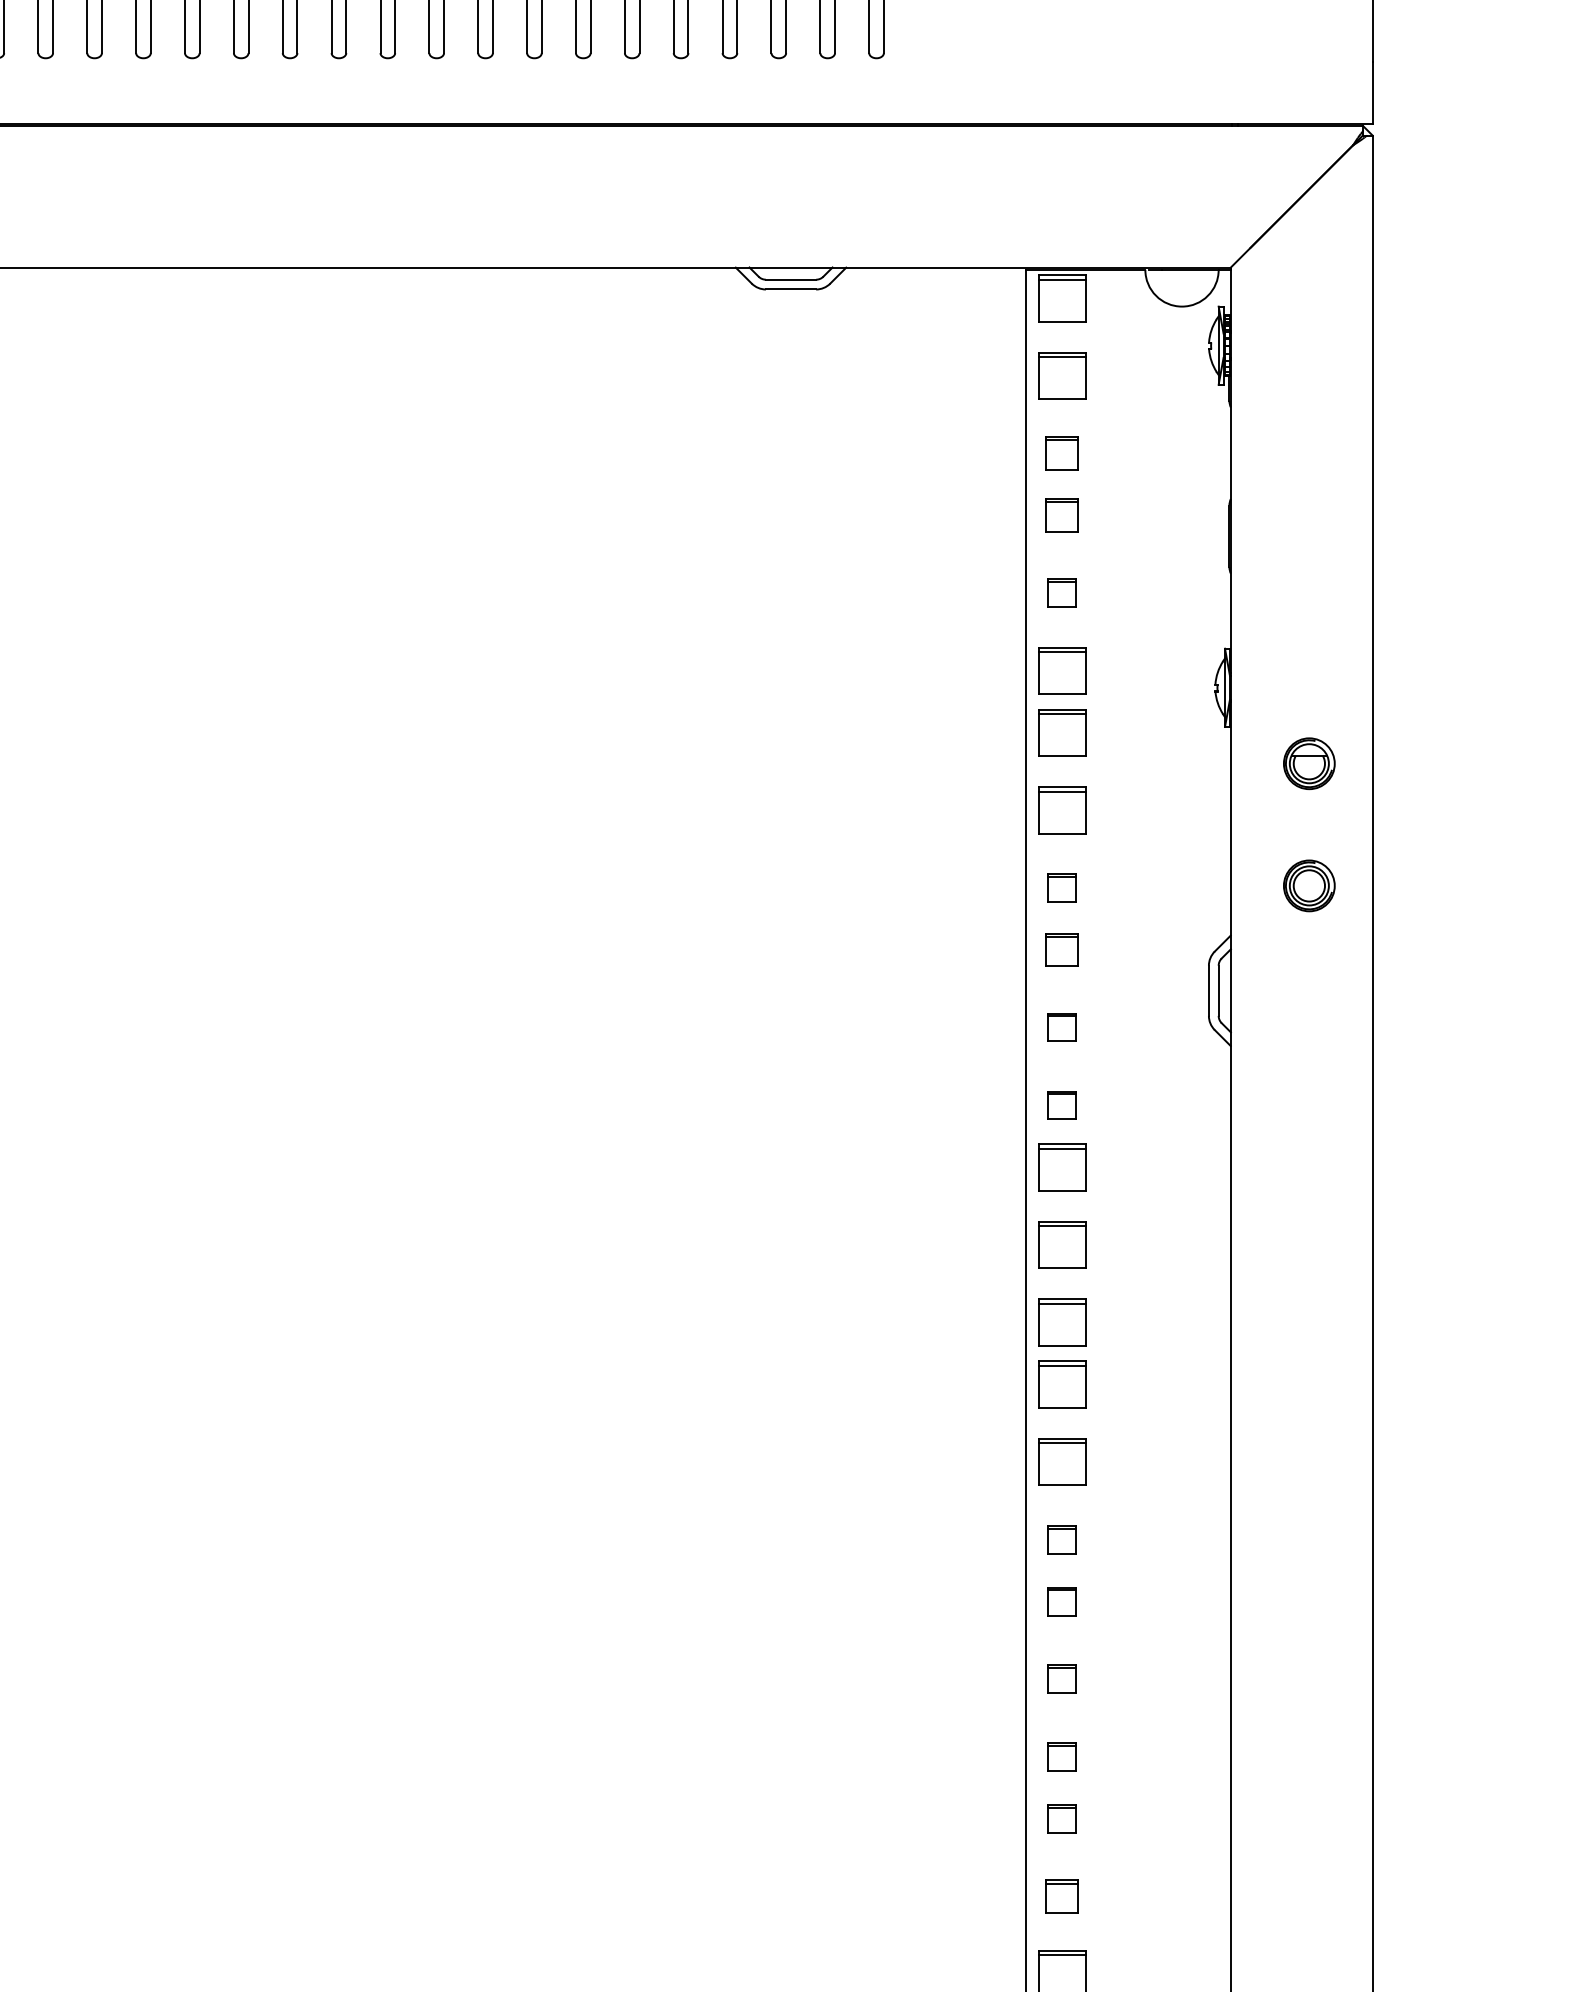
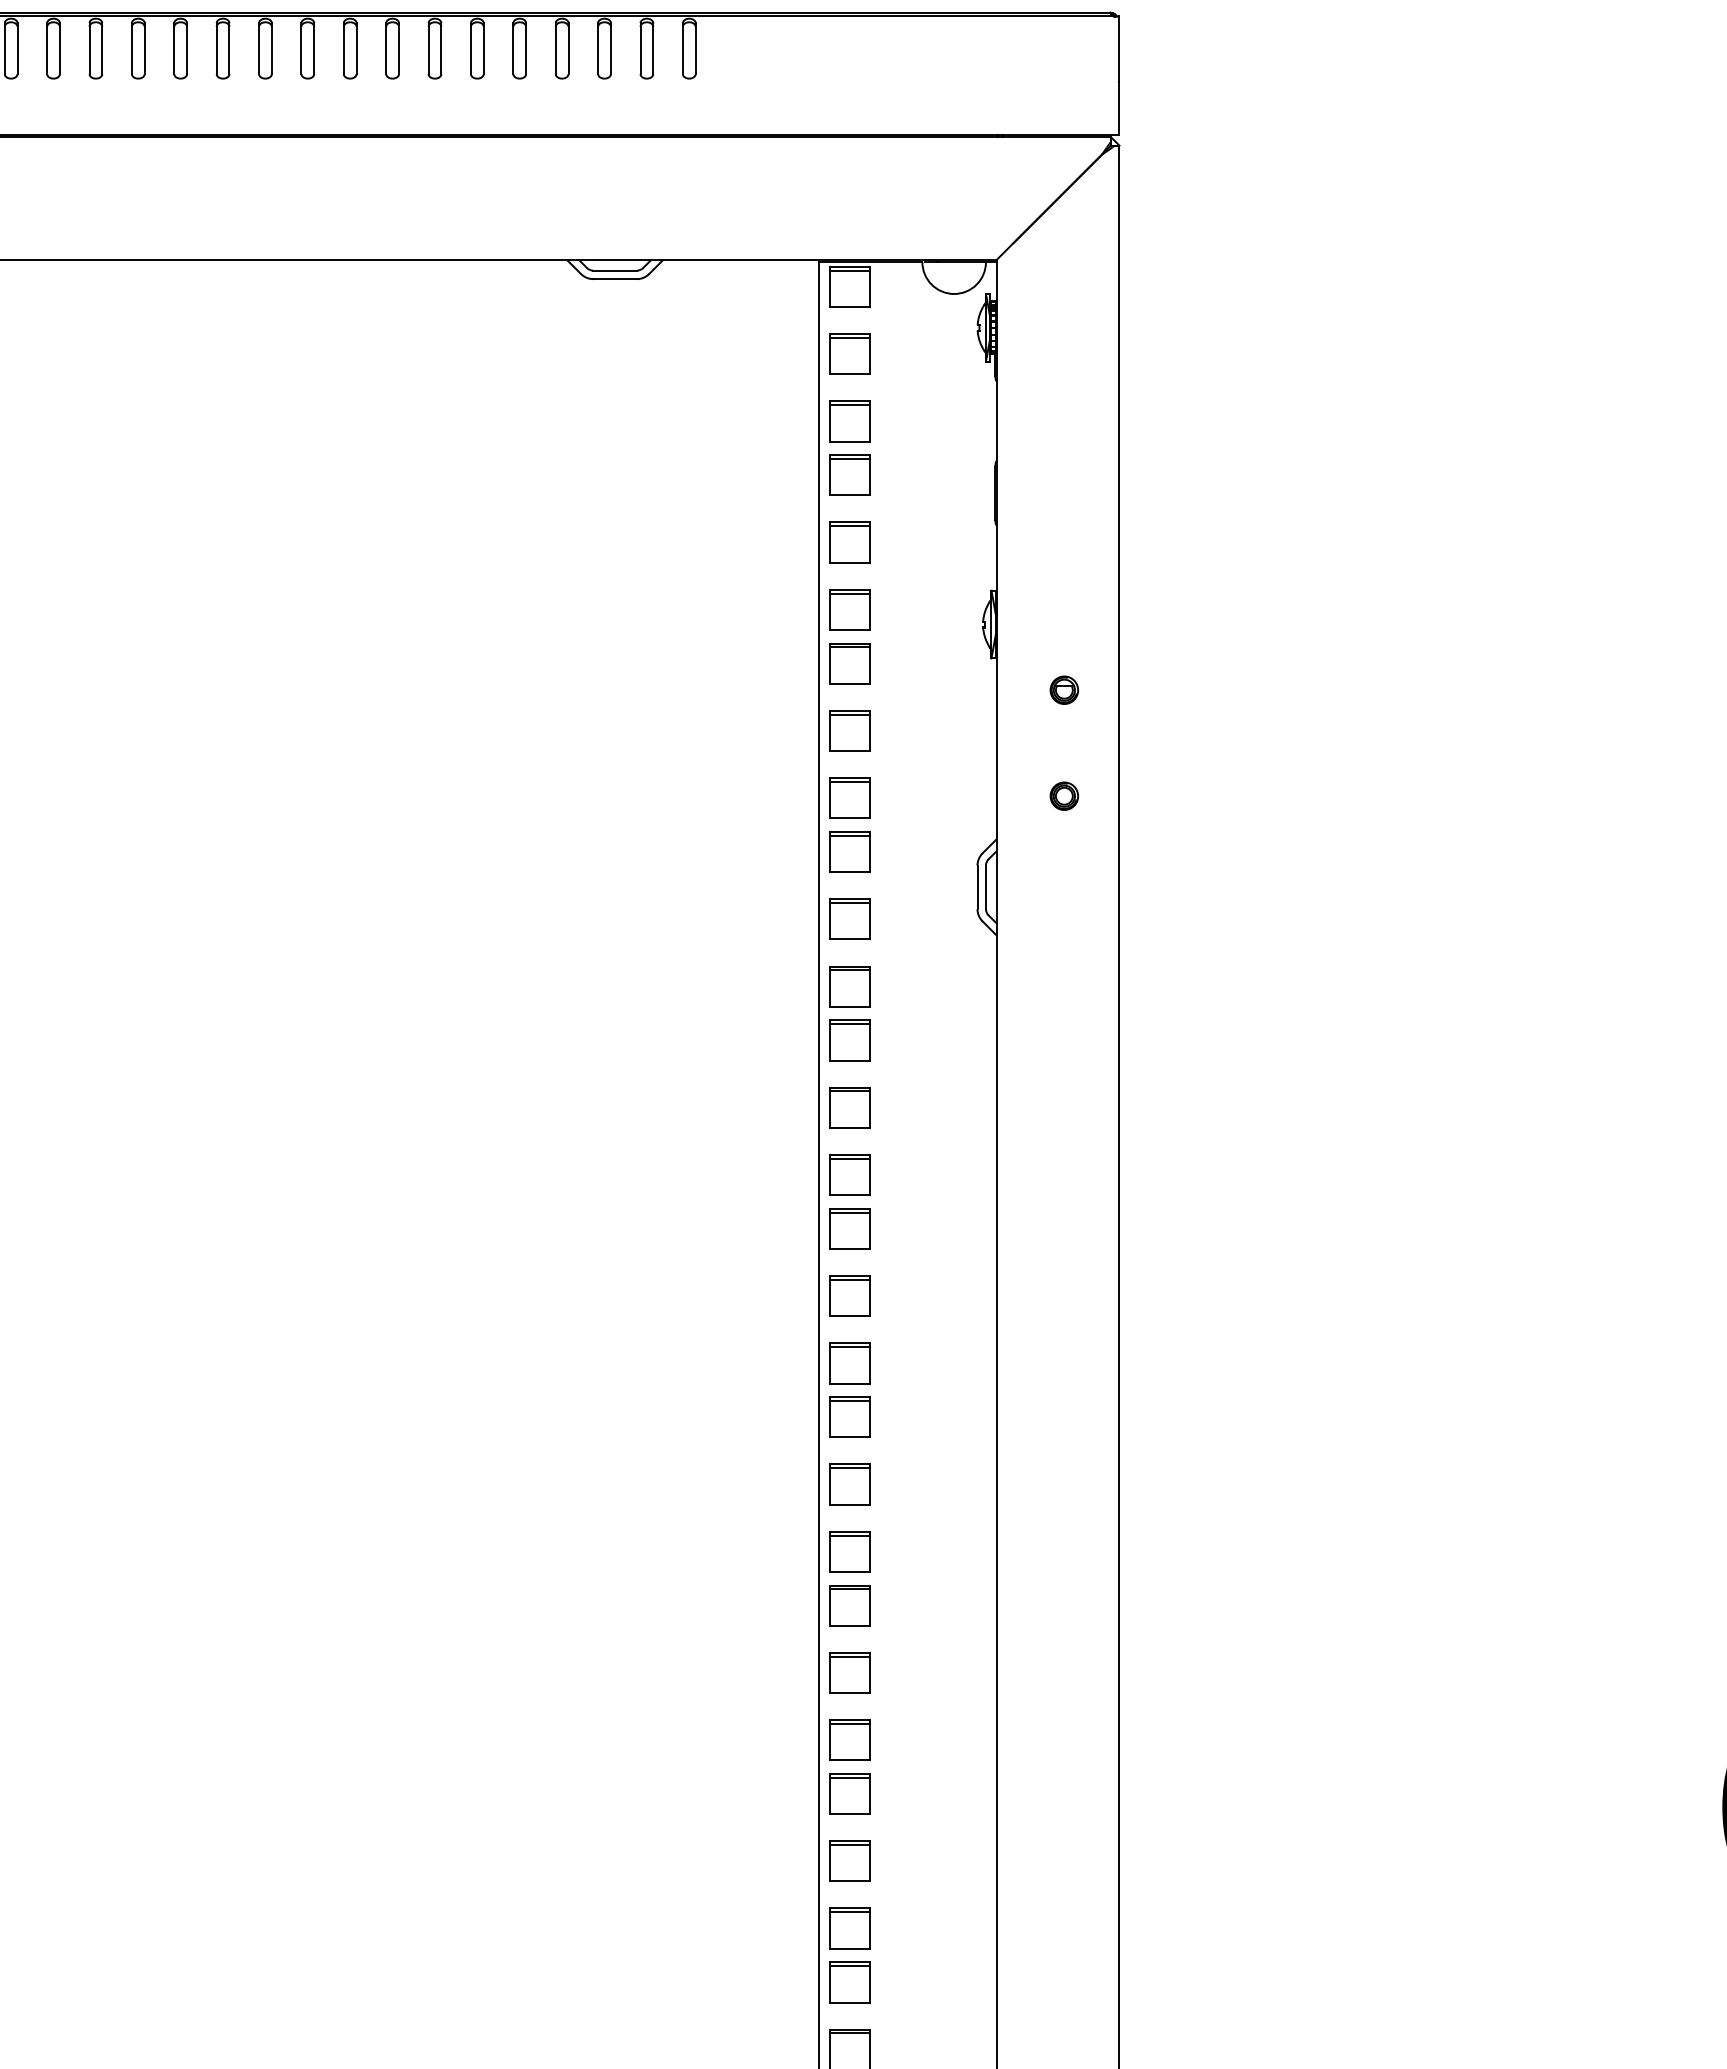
part: (1061, 453) -> (849, 421), size x1.43
part: (1061, 514) -> (849, 474), size x1.43
part: (1061, 593) -> (849, 542), size x1.67
part: (1308, 762) -> (1063, 689), size x0.62
part: (1308, 884) -> (1063, 795), size x0.62
part: (1061, 887) -> (849, 797), size x1.67
part: (1061, 949) -> (849, 851), size x1.43
part: (1061, 1026) -> (849, 918), size x1.67
part: (1061, 1105) -> (849, 986), size x1.67
part: (1061, 1539) -> (849, 1363), size x1.67
part: (1061, 1600) -> (849, 1416), size x1.67
part: (1061, 1679) -> (849, 1484), size x1.67
part: (1061, 1756) -> (849, 1551), size x1.67
part: (1061, 1818) -> (849, 1605), size x1.67
part: (1061, 1896) -> (849, 1672), size x1.43

